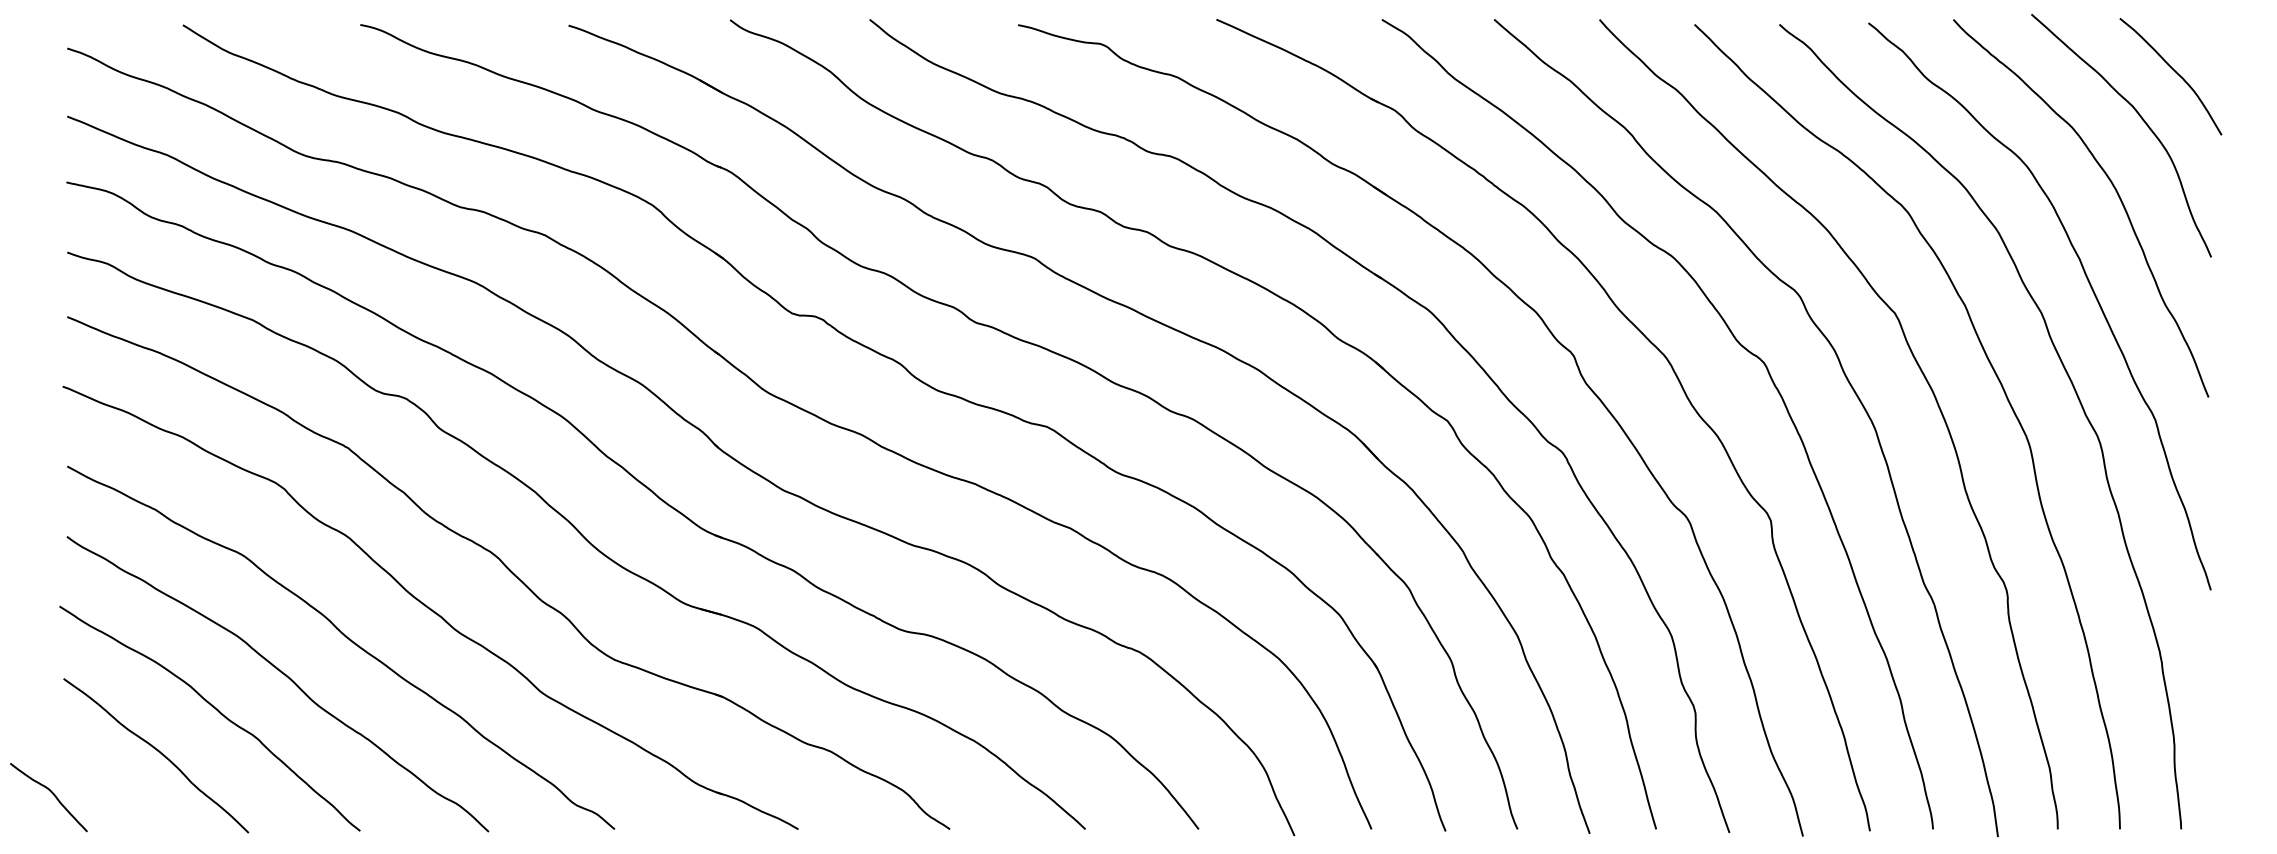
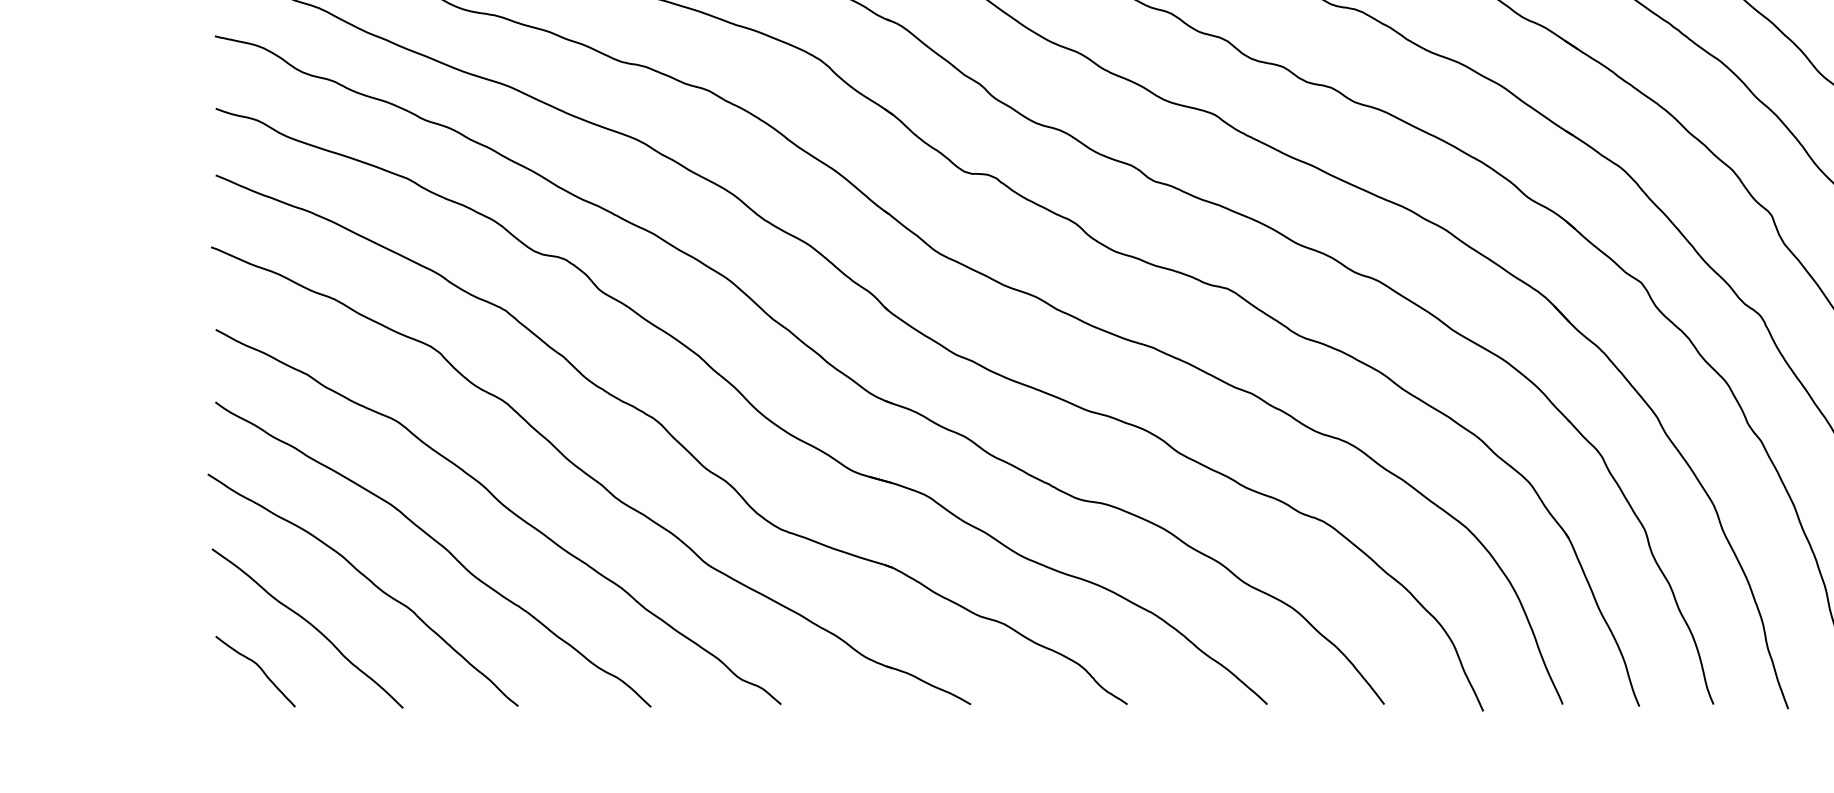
curve: (51, 793) -> (258, 667), moved

